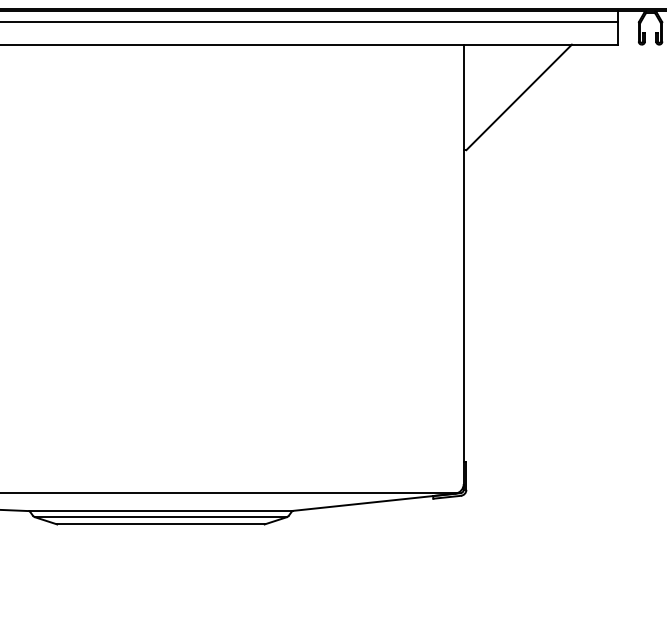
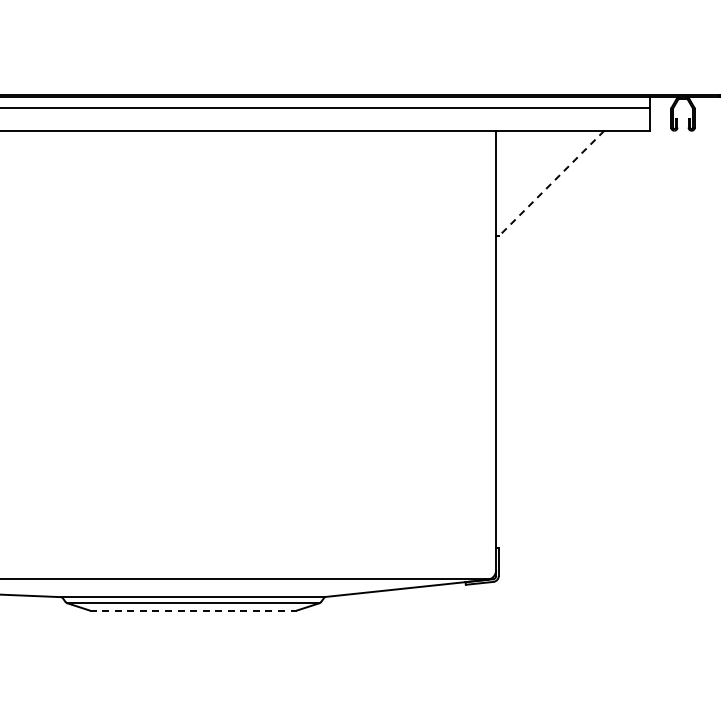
line: (519, 97) -> (551, 183), solid -> dashed
line: (161, 524) -> (193, 610), solid -> dashed

